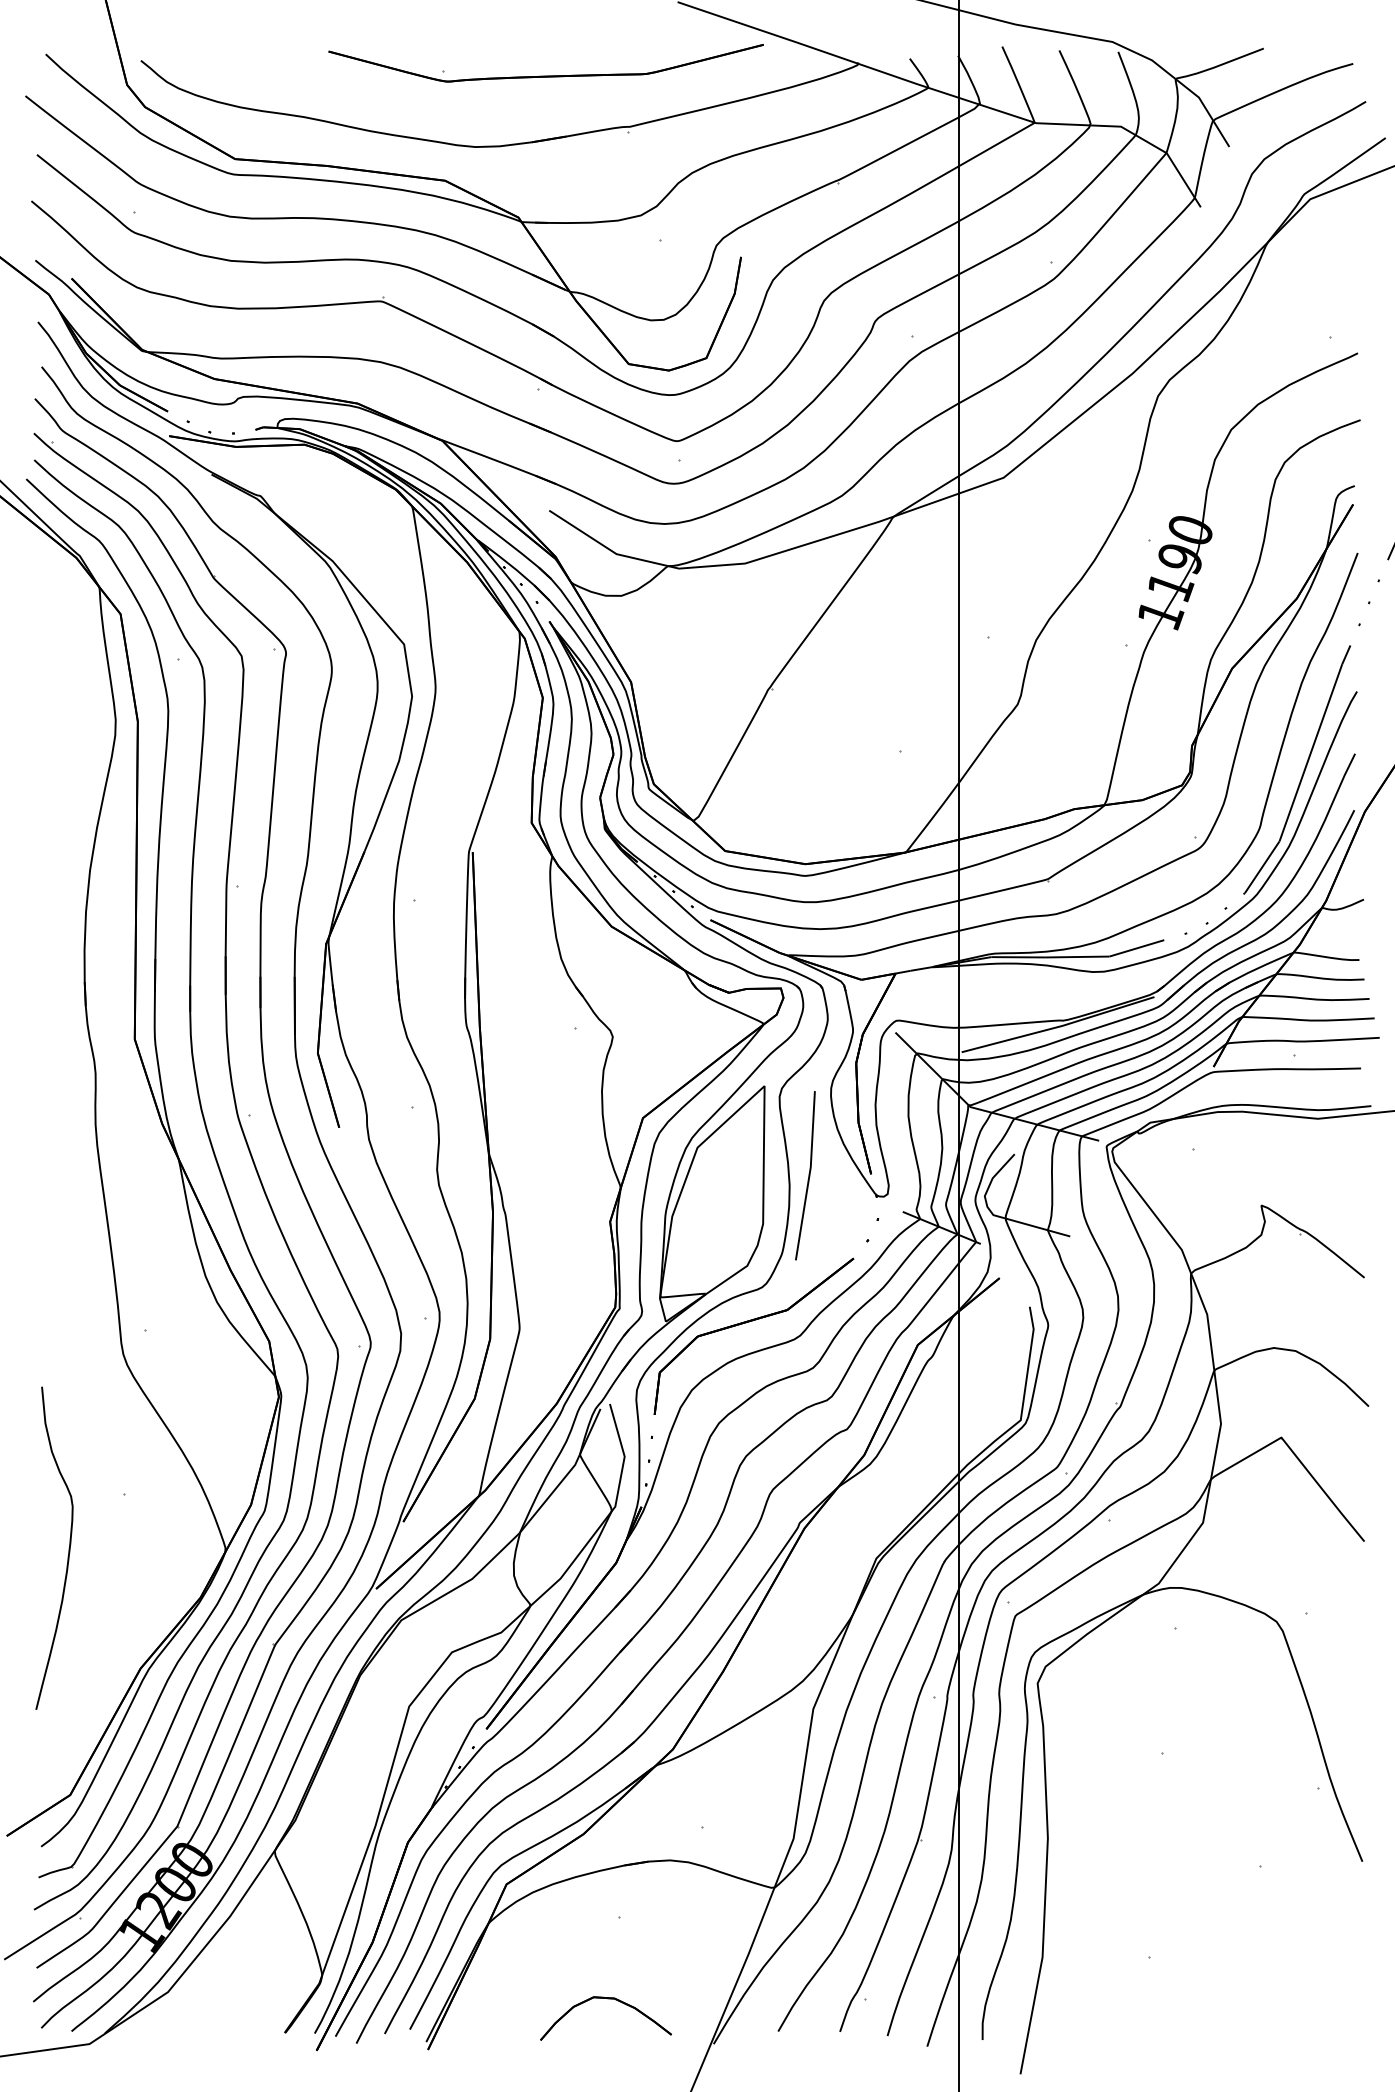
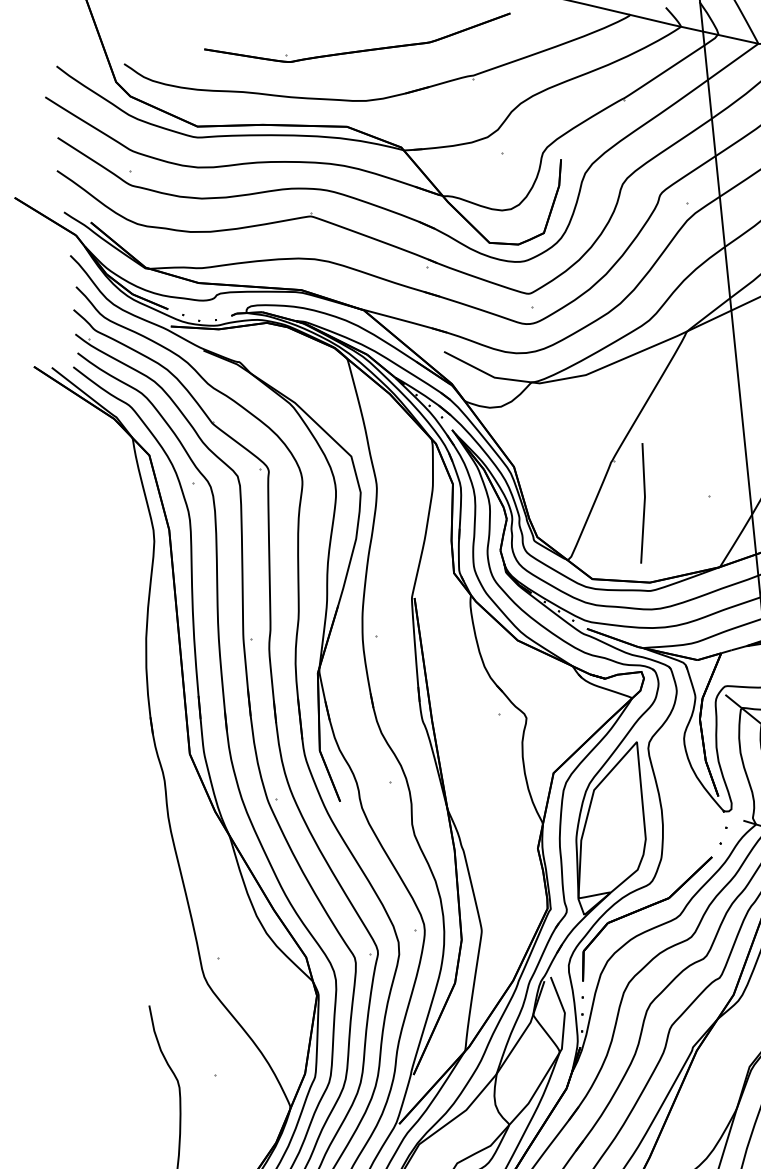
part: (545, 75) -> (358, 50), moved
line: (808, 1175) -> (643, 503), moved

